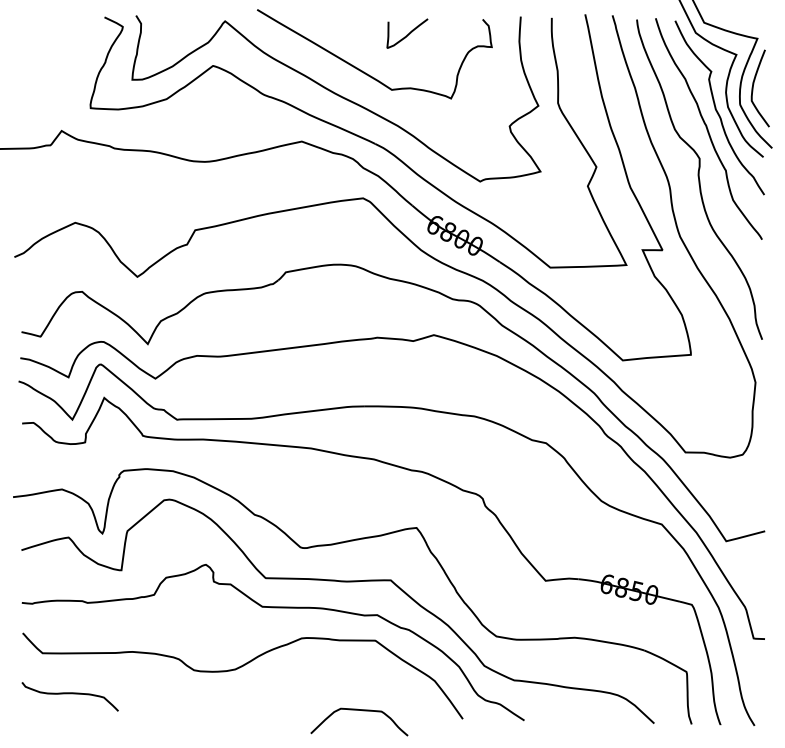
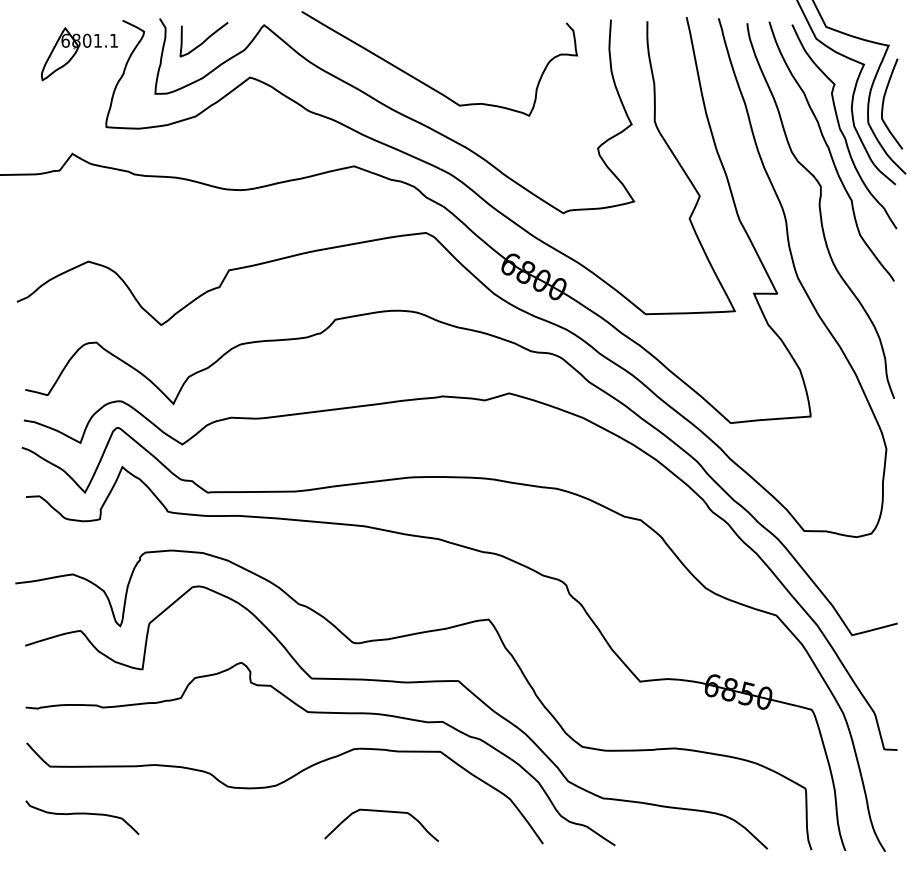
curve: (407, 34) -> (204, 40), moved
part: (67, 46) -> (79, 54), added
curve: (360, 711) -> (382, 812), moved

